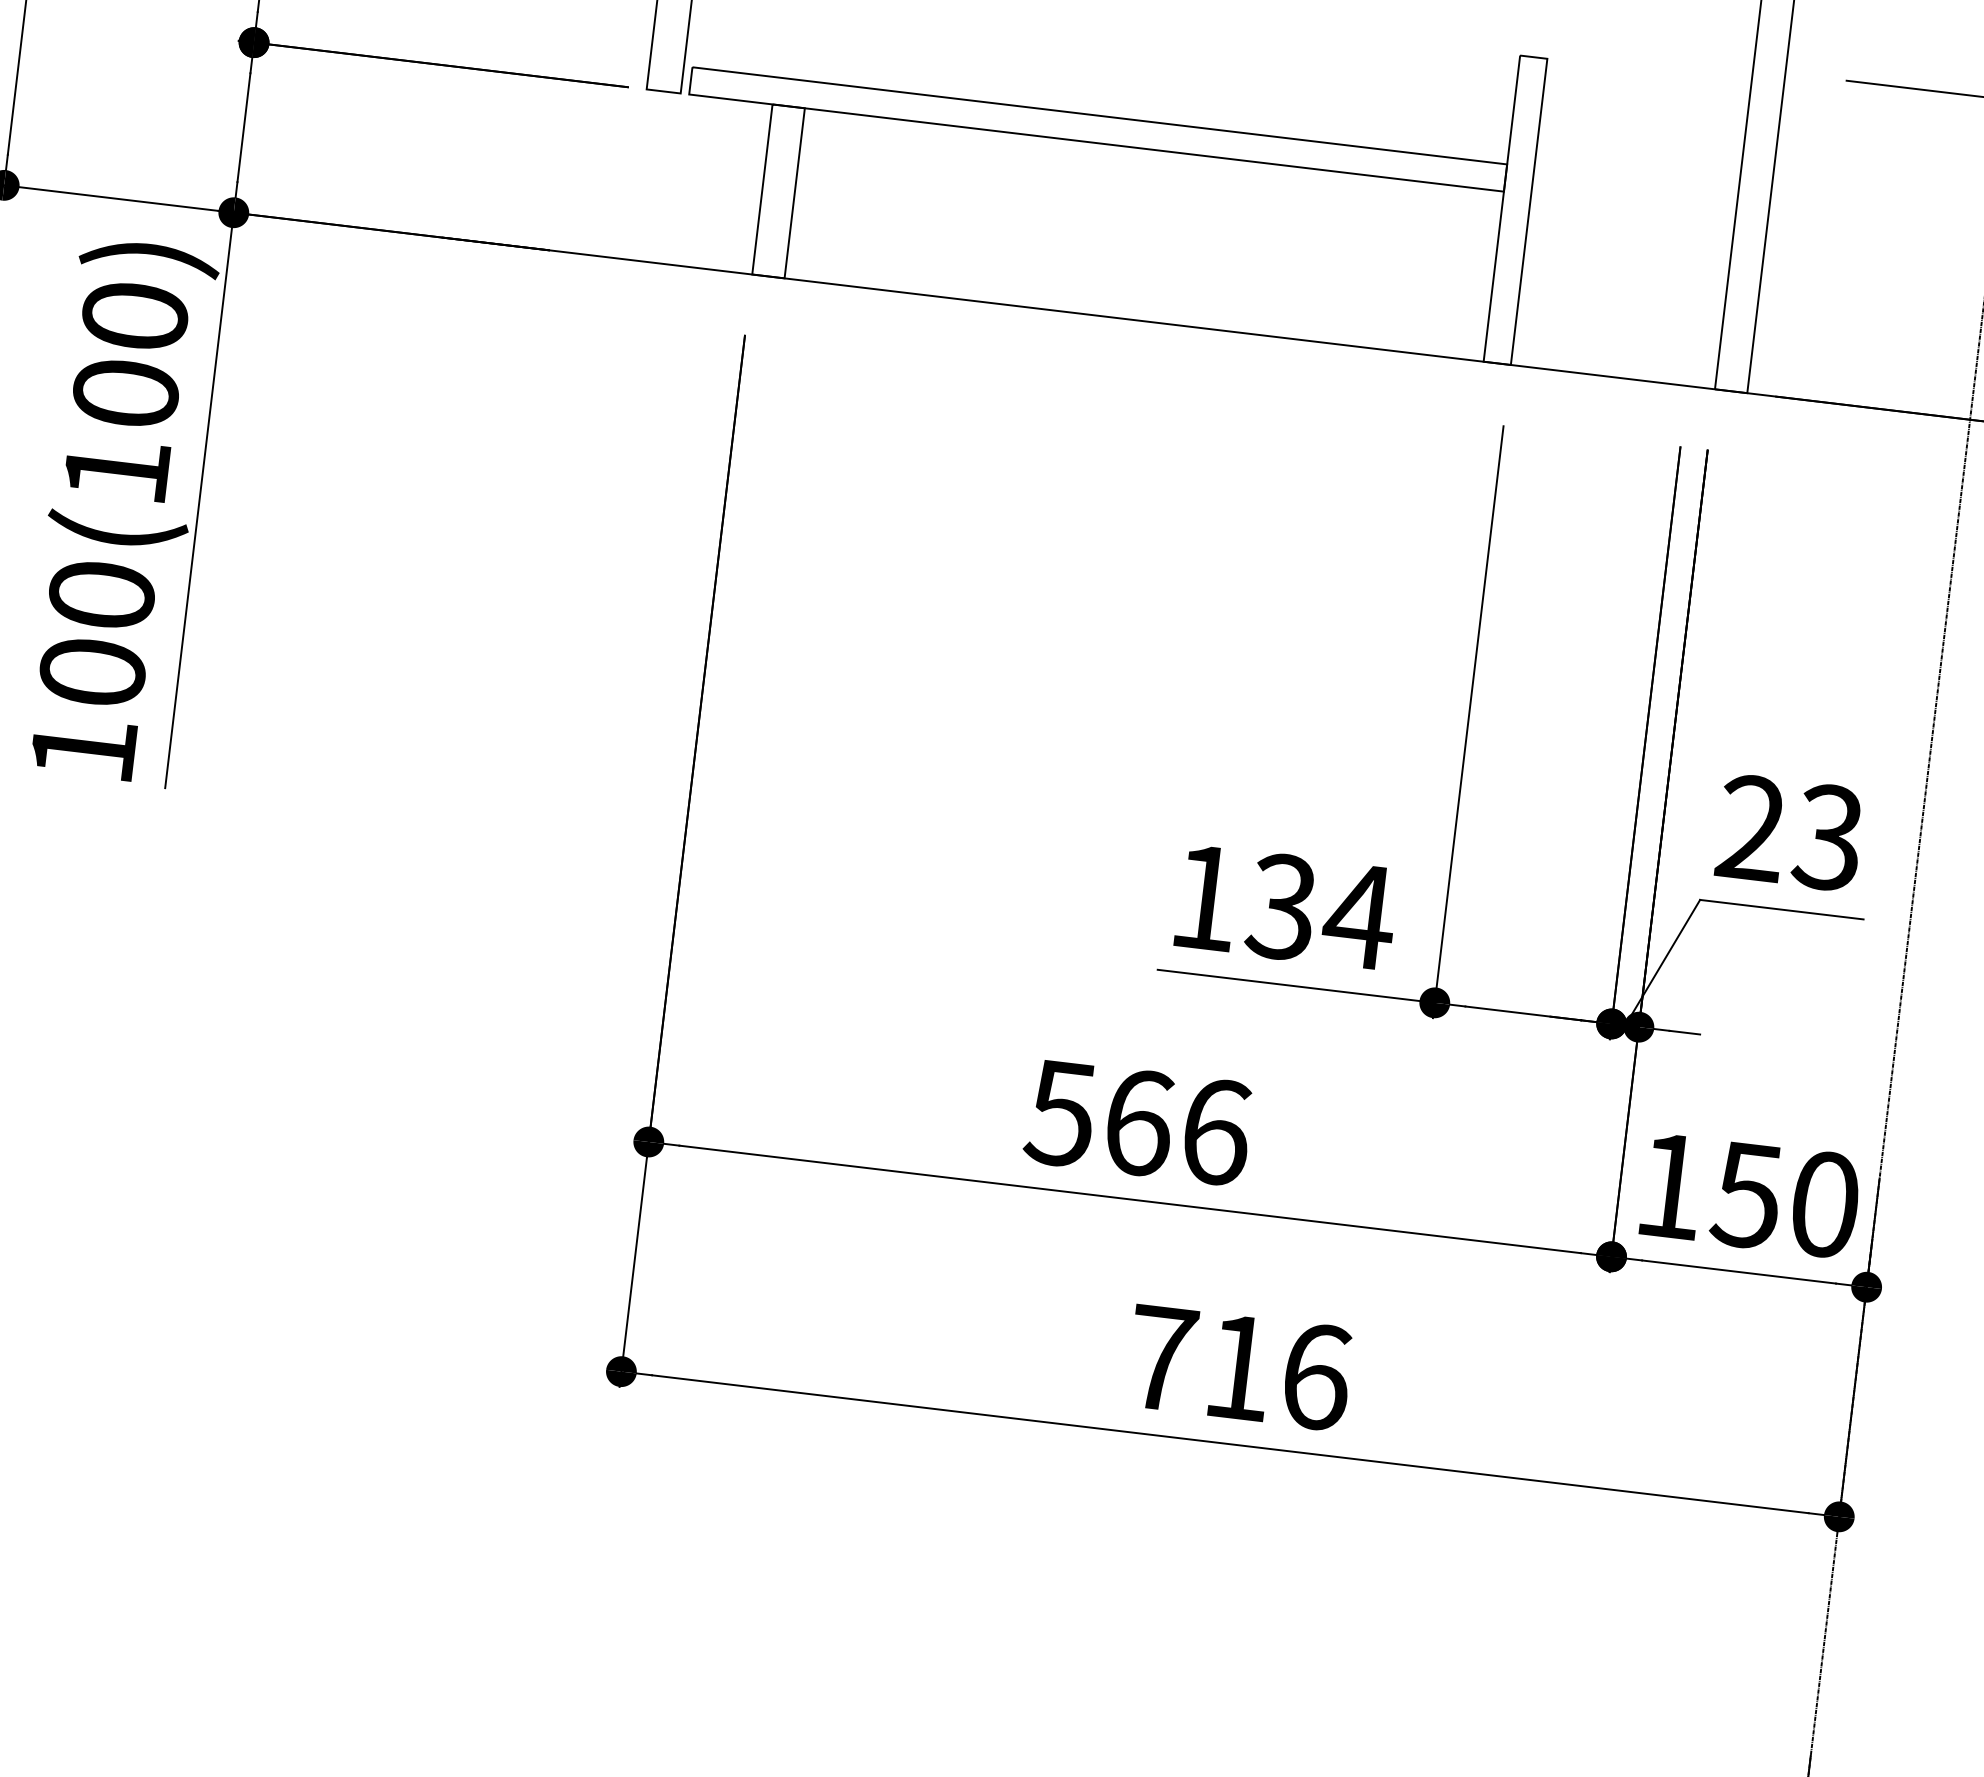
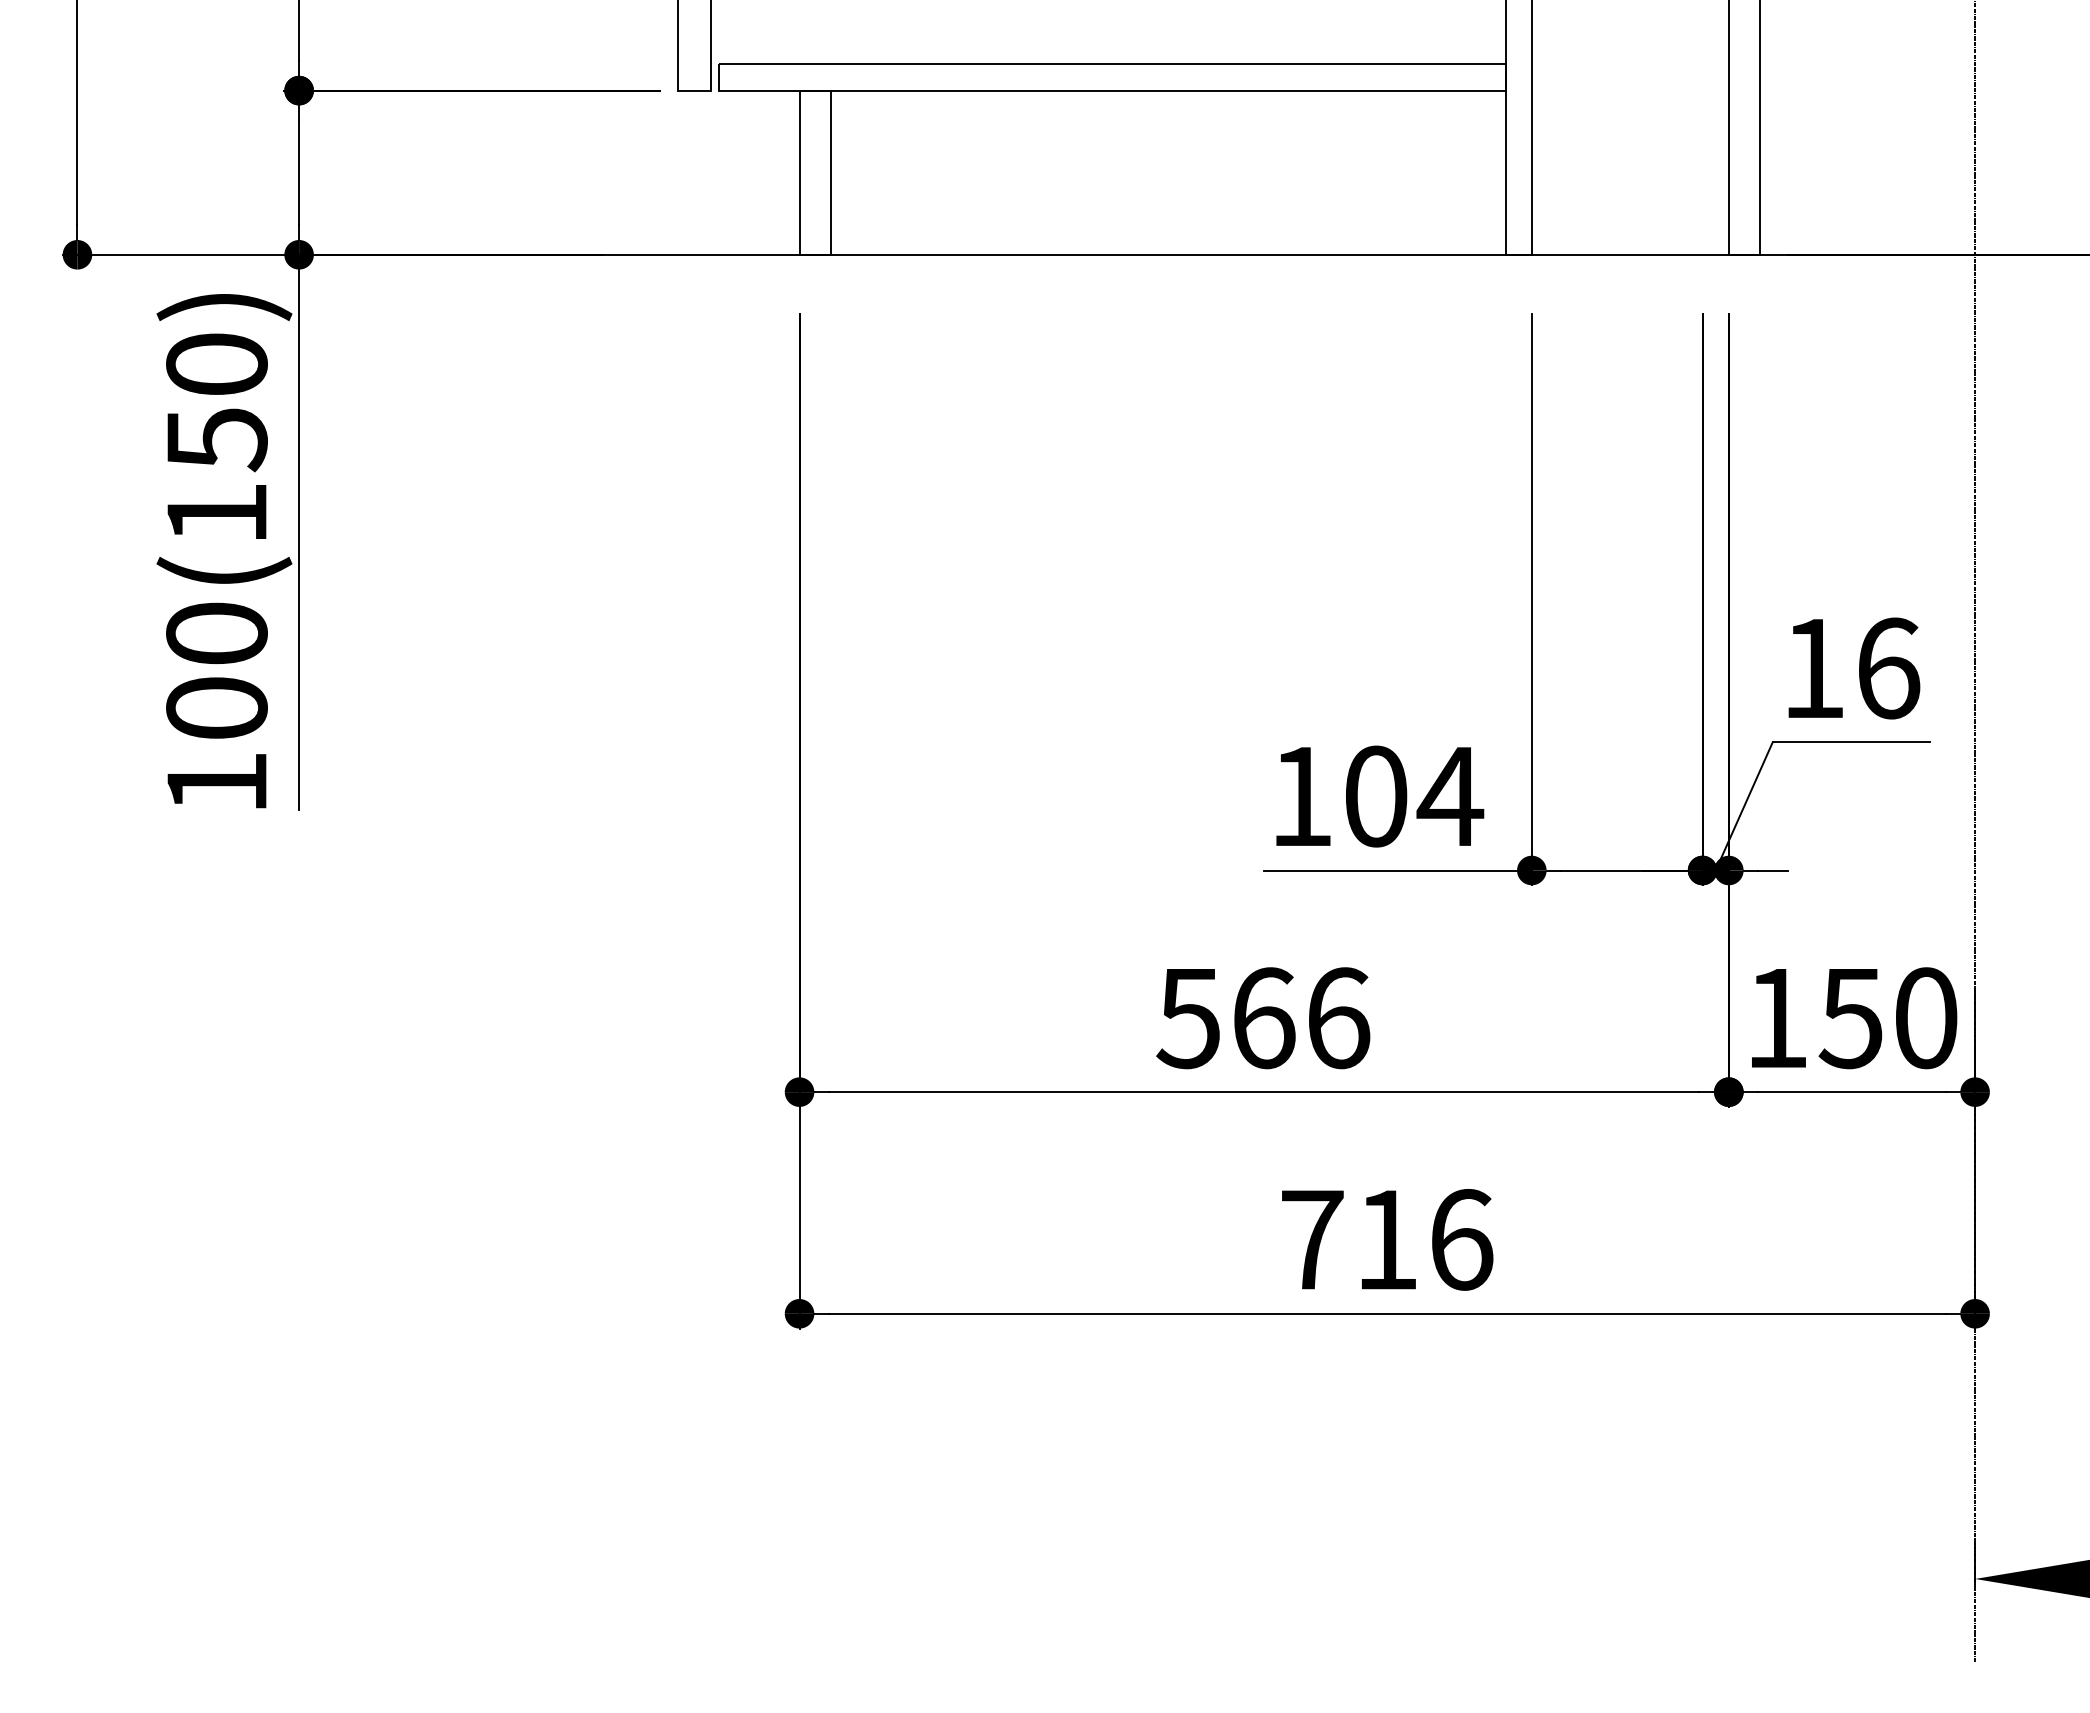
text: (125, 394) -> (216, 440), 100(100) -> 100(150)
text: (1790, 833) -> (1851, 668), 23 -> 16
text: (1281, 906) -> (1375, 796), 134 -> 104

